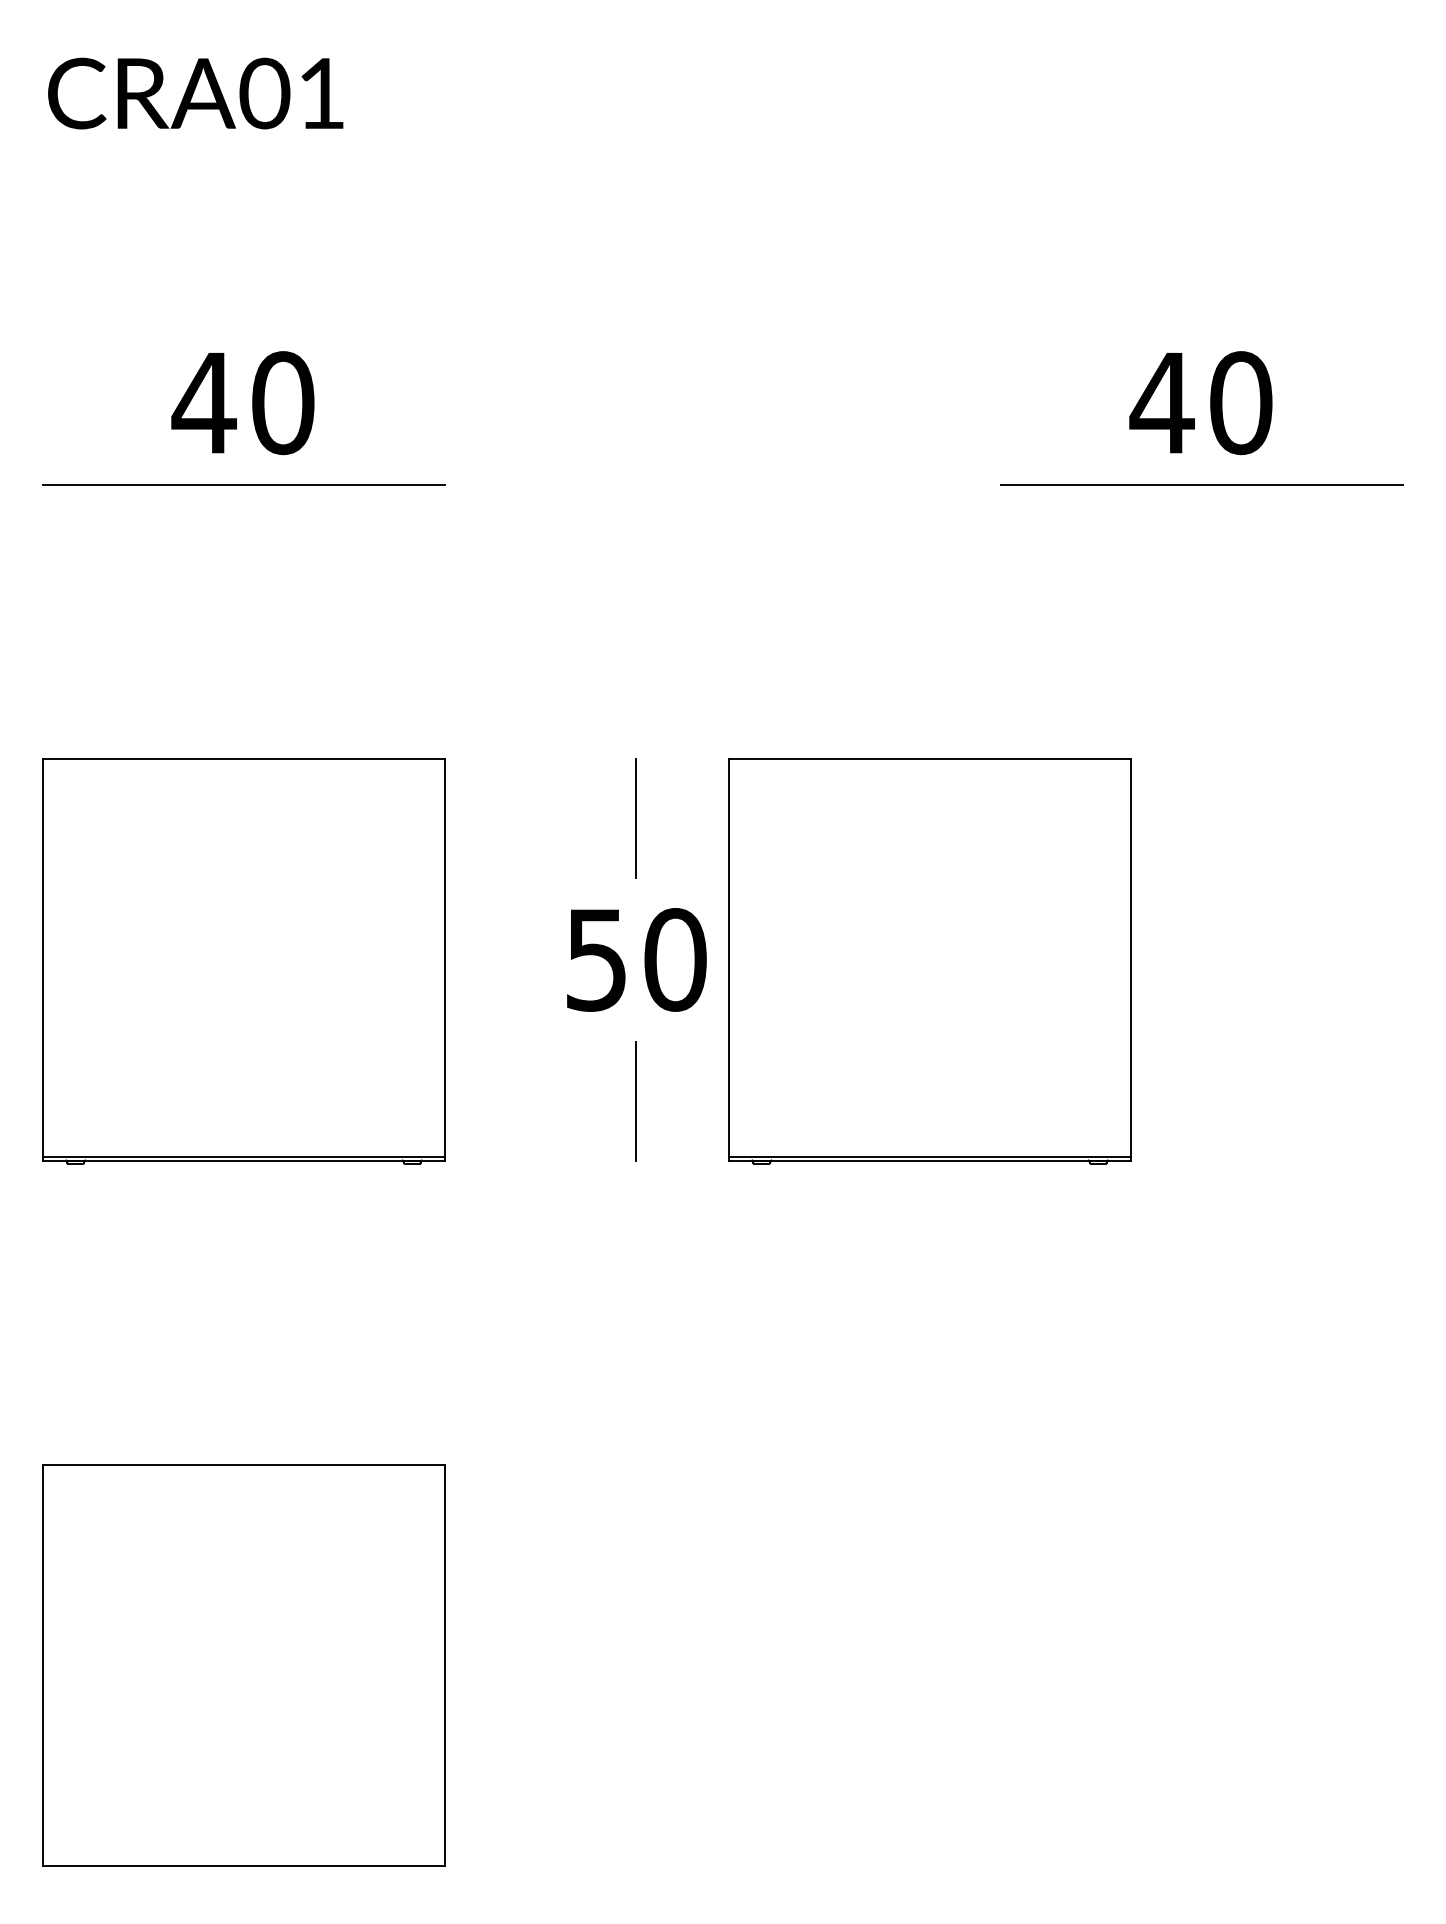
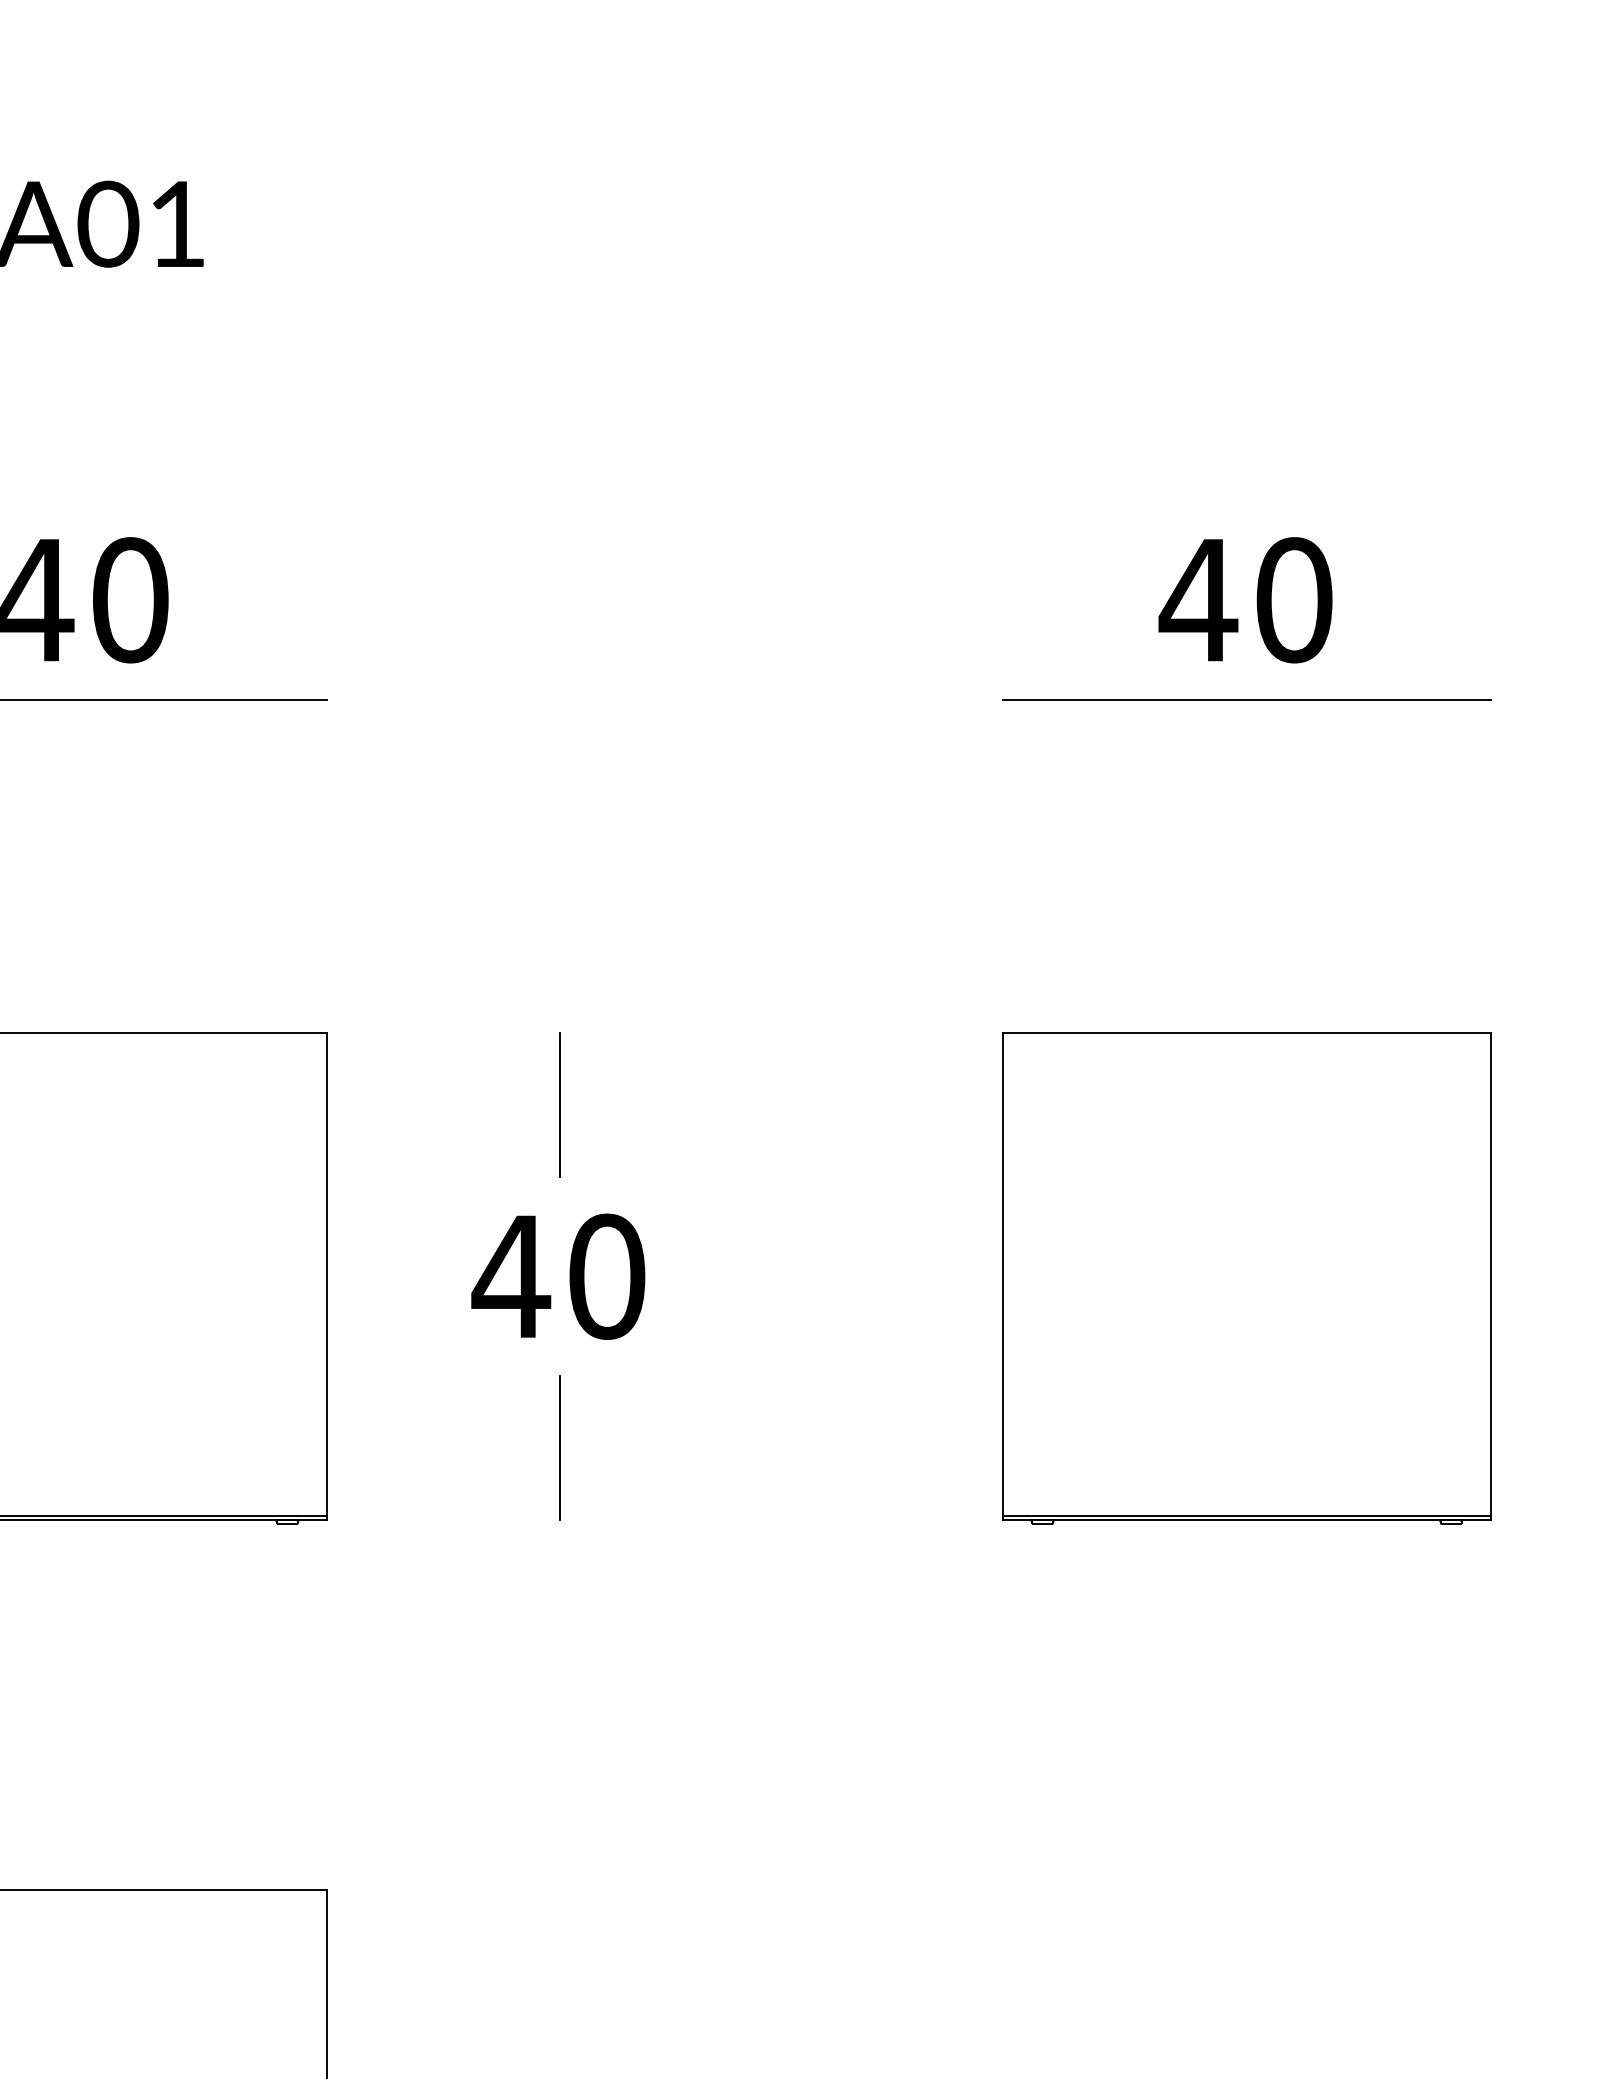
text: (596, 960) -> (511, 1277), 50 -> 40
part: (929, 961) -> (1246, 1278), moved

